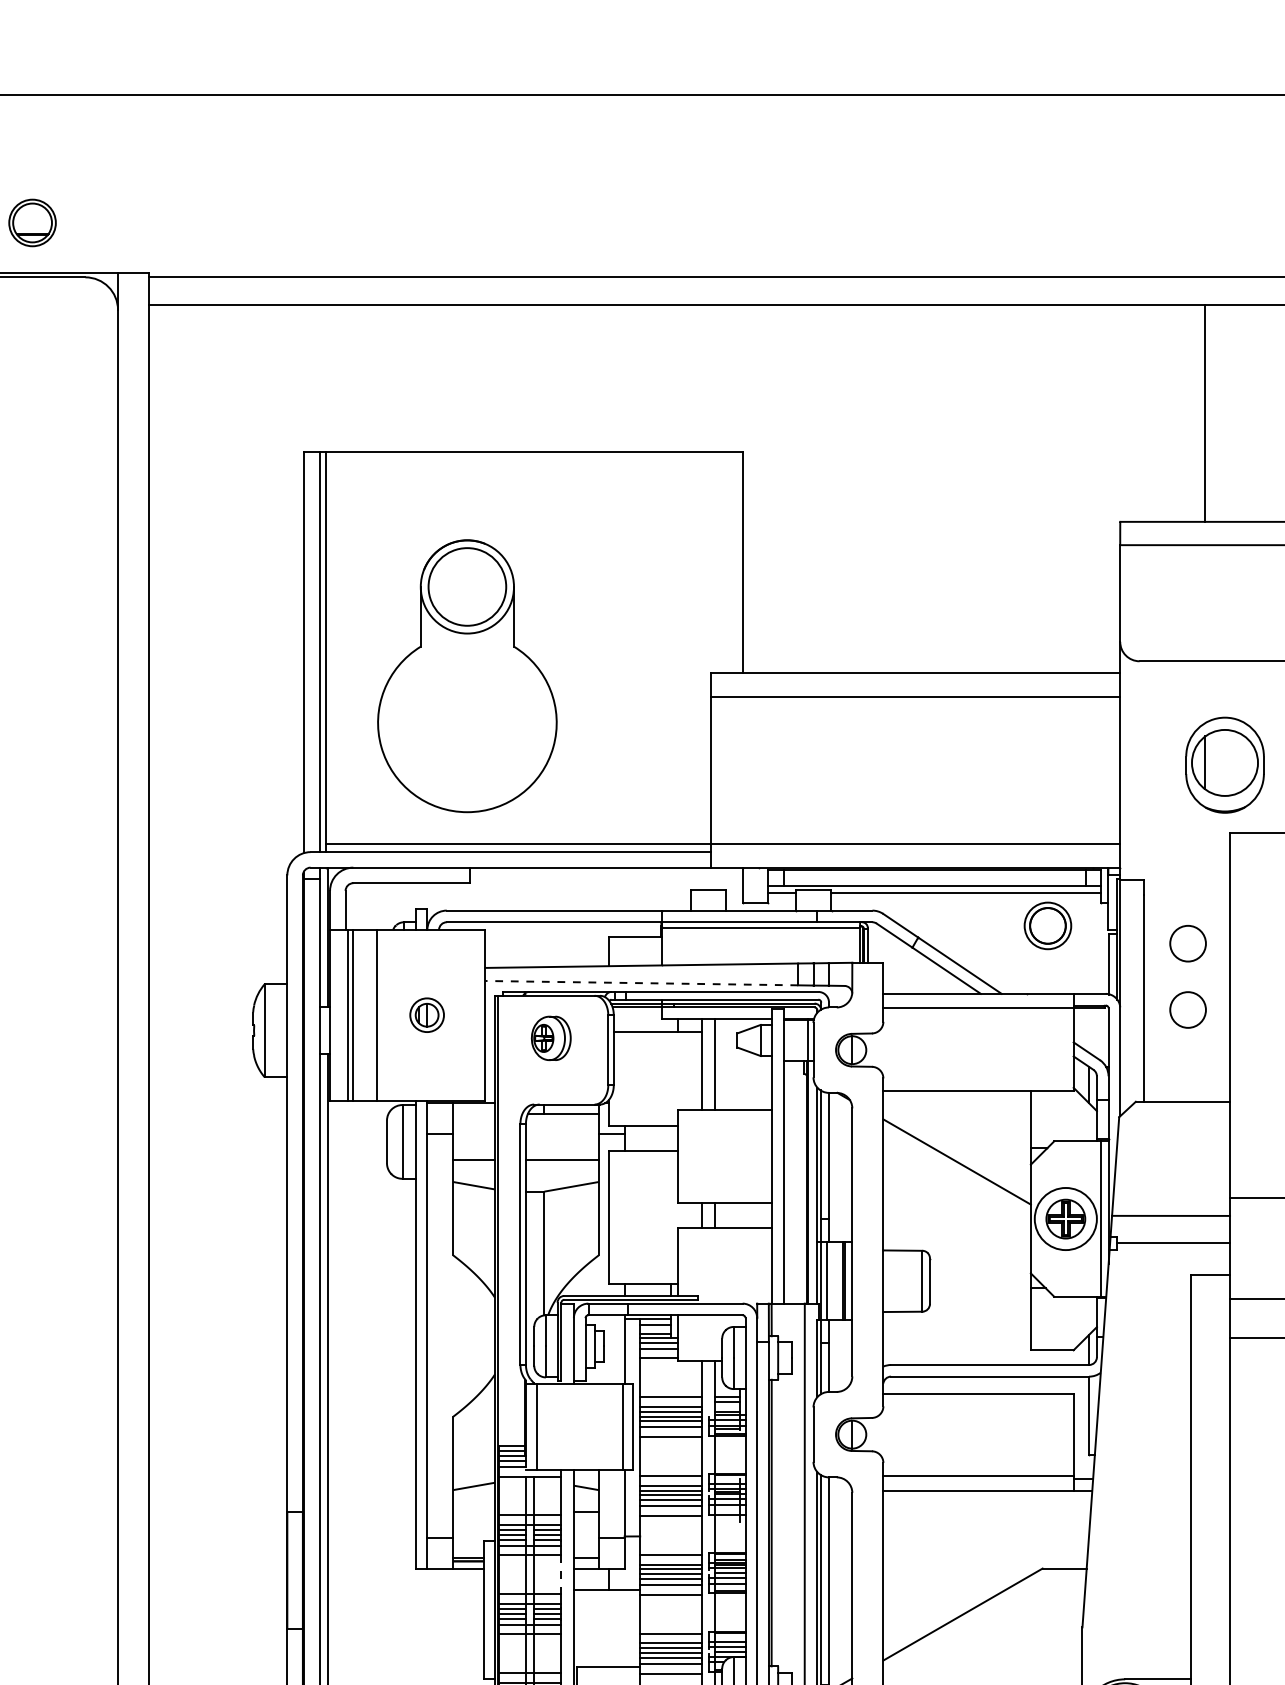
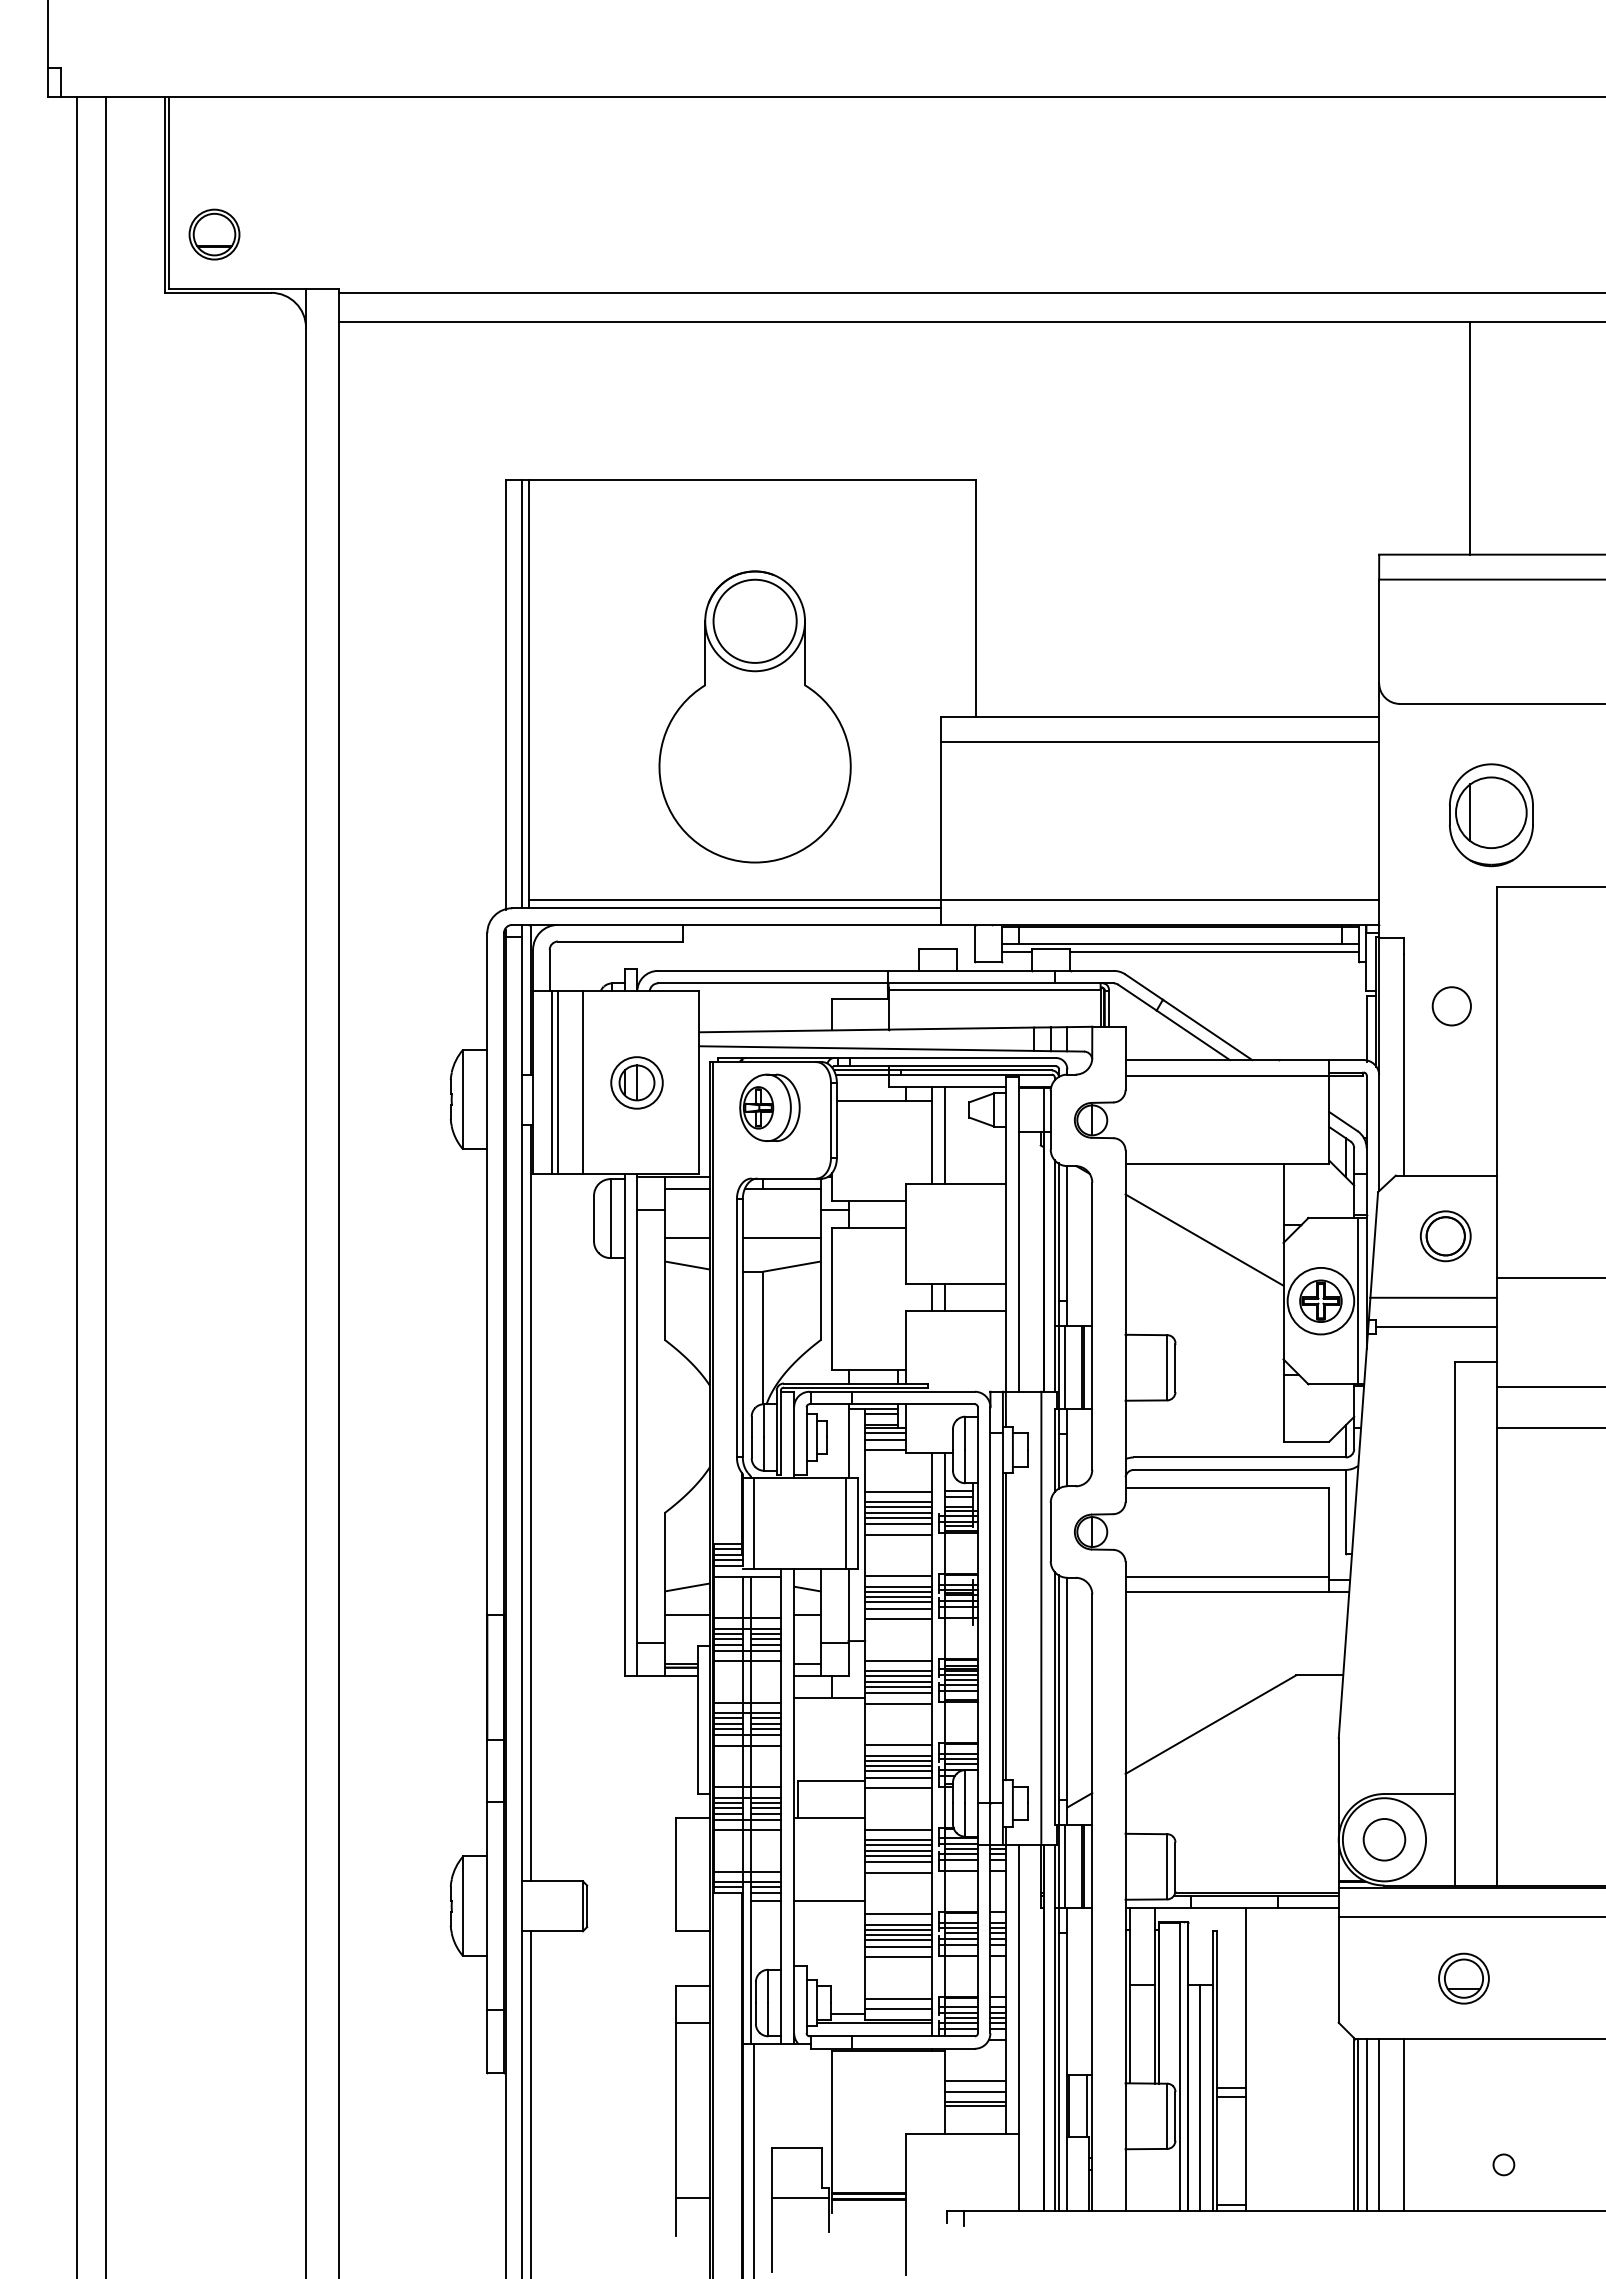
part: (466, 675) -> (754, 716), moved
part: (1047, 926) -> (1445, 1236), moved
line: (641, 983) -> (866, 1048), dashed -> solid
circle: (1187, 1010) -> (1451, 1077), removed
part: (426, 1014) -> (636, 1082), size x1.43
part: (550, 1038) -> (769, 1107), size x1.43
line: (473, 1113) -> (686, 1188), added
line: (473, 1511) -> (686, 1614), added
line: (561, 1575) -> (780, 1682), dashed -> solid

